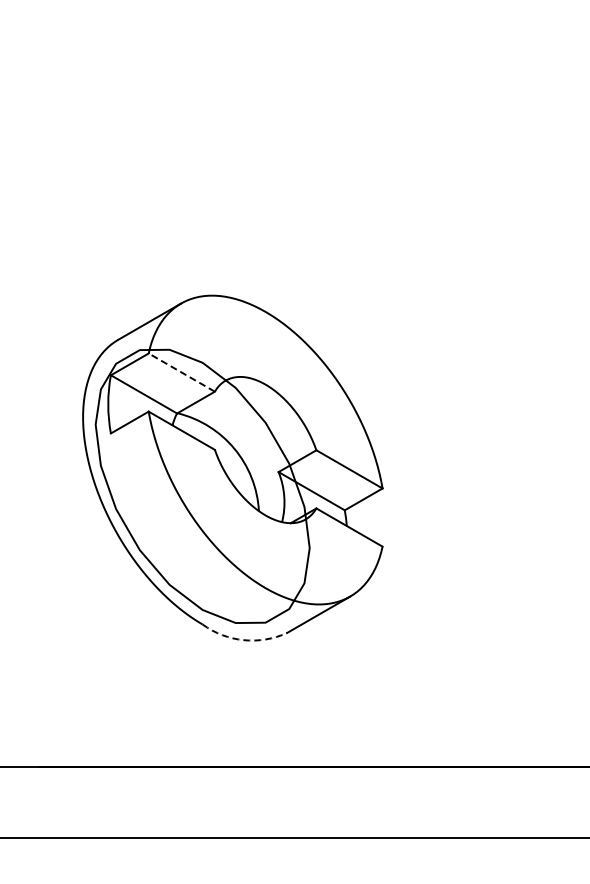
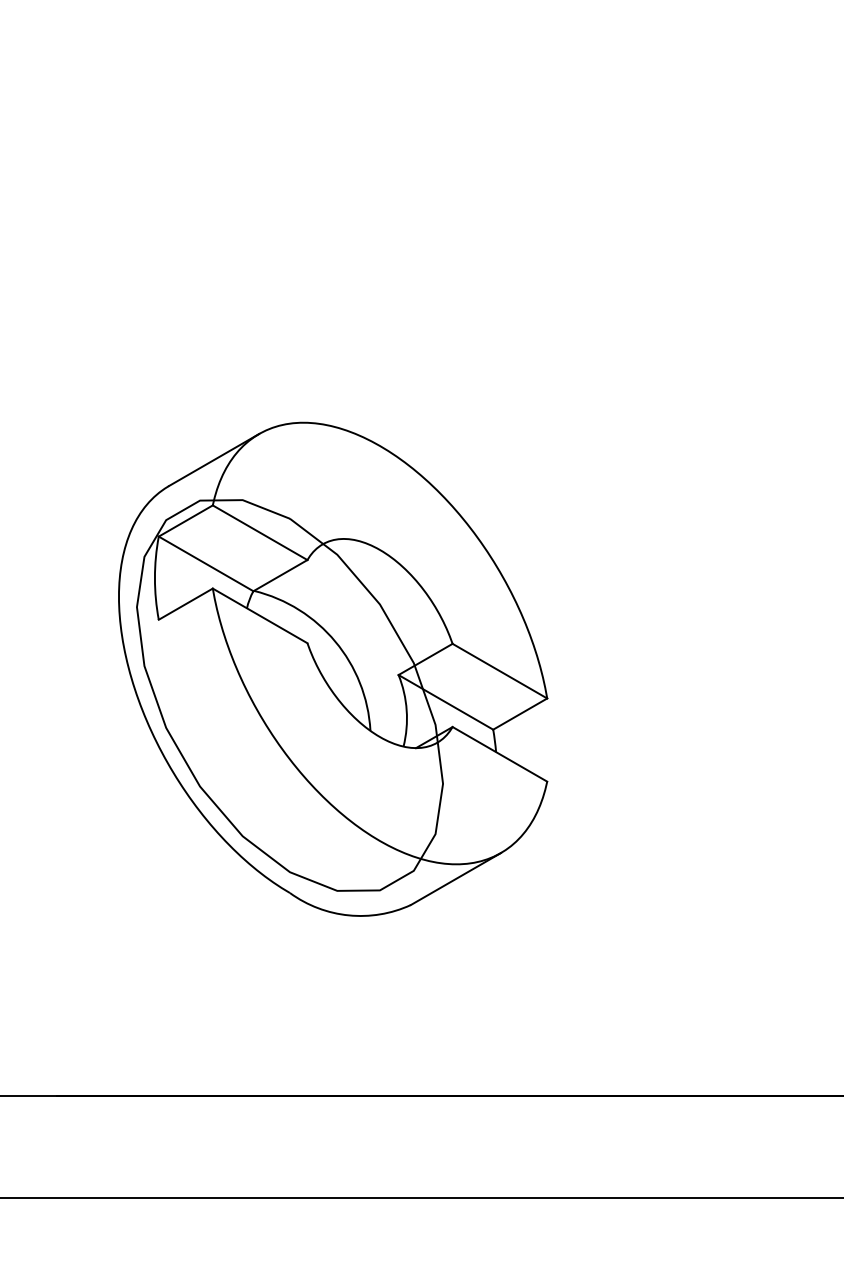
line: (181, 372) -> (259, 532), dashed -> solid
arc: (243, 640) -> (348, 915), dashed -> solid

